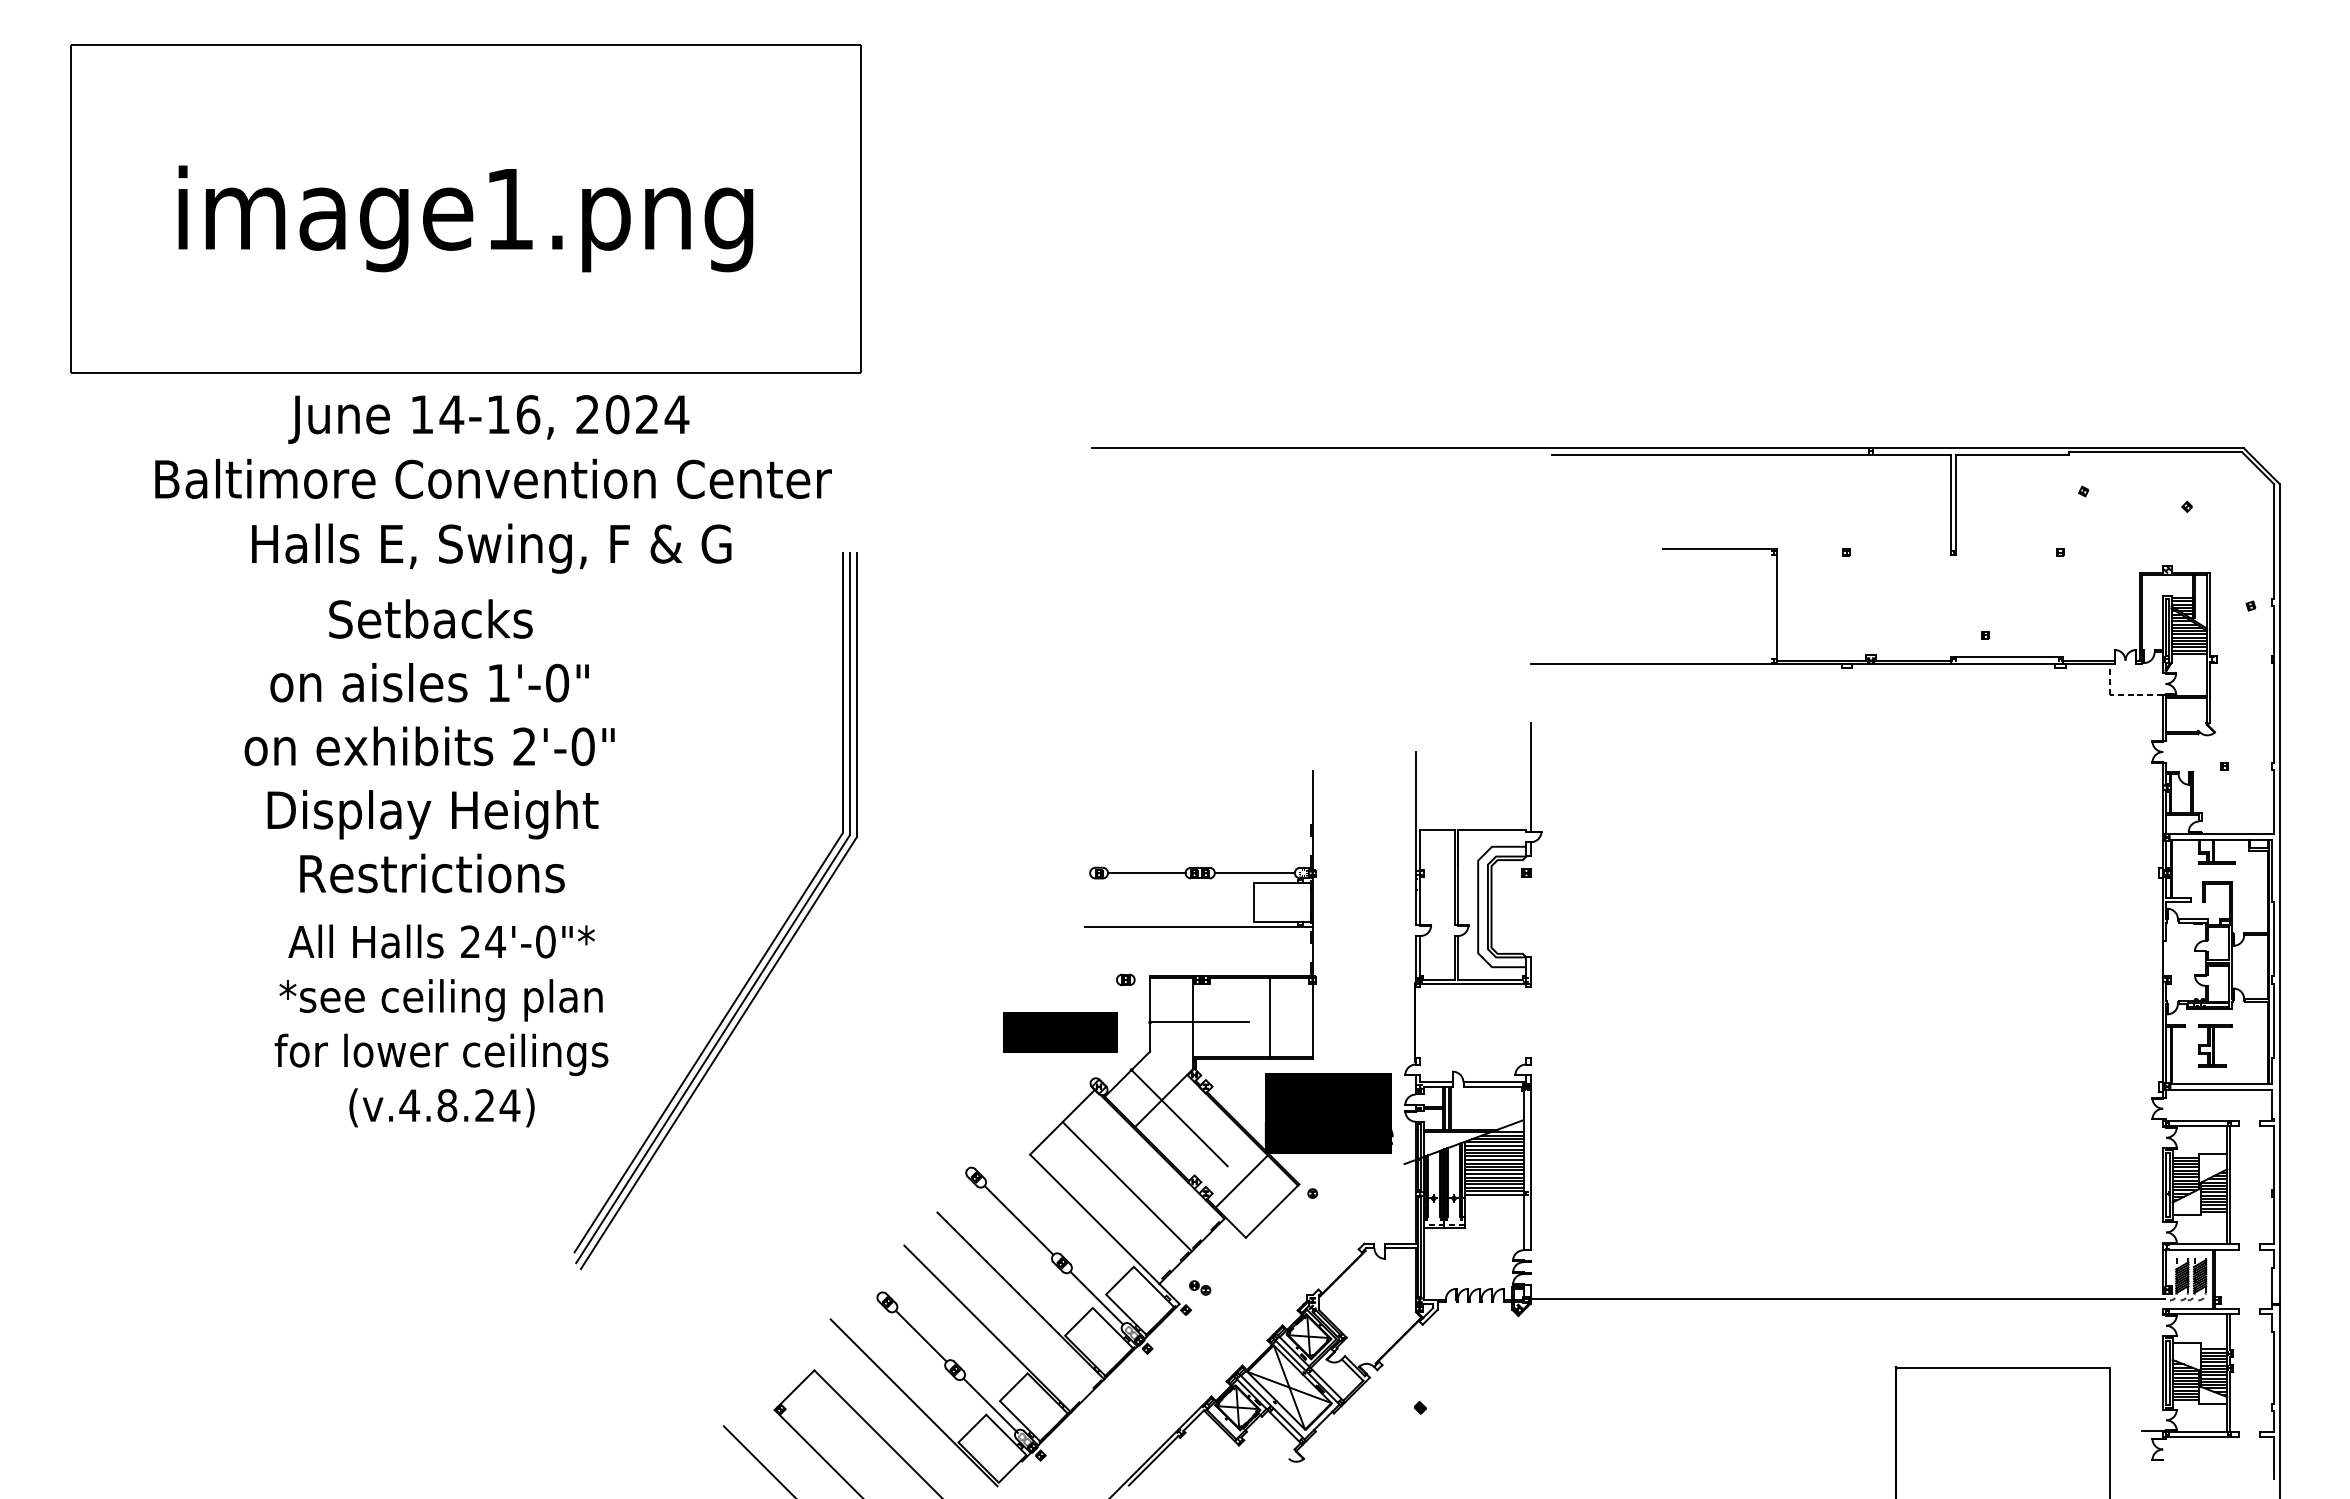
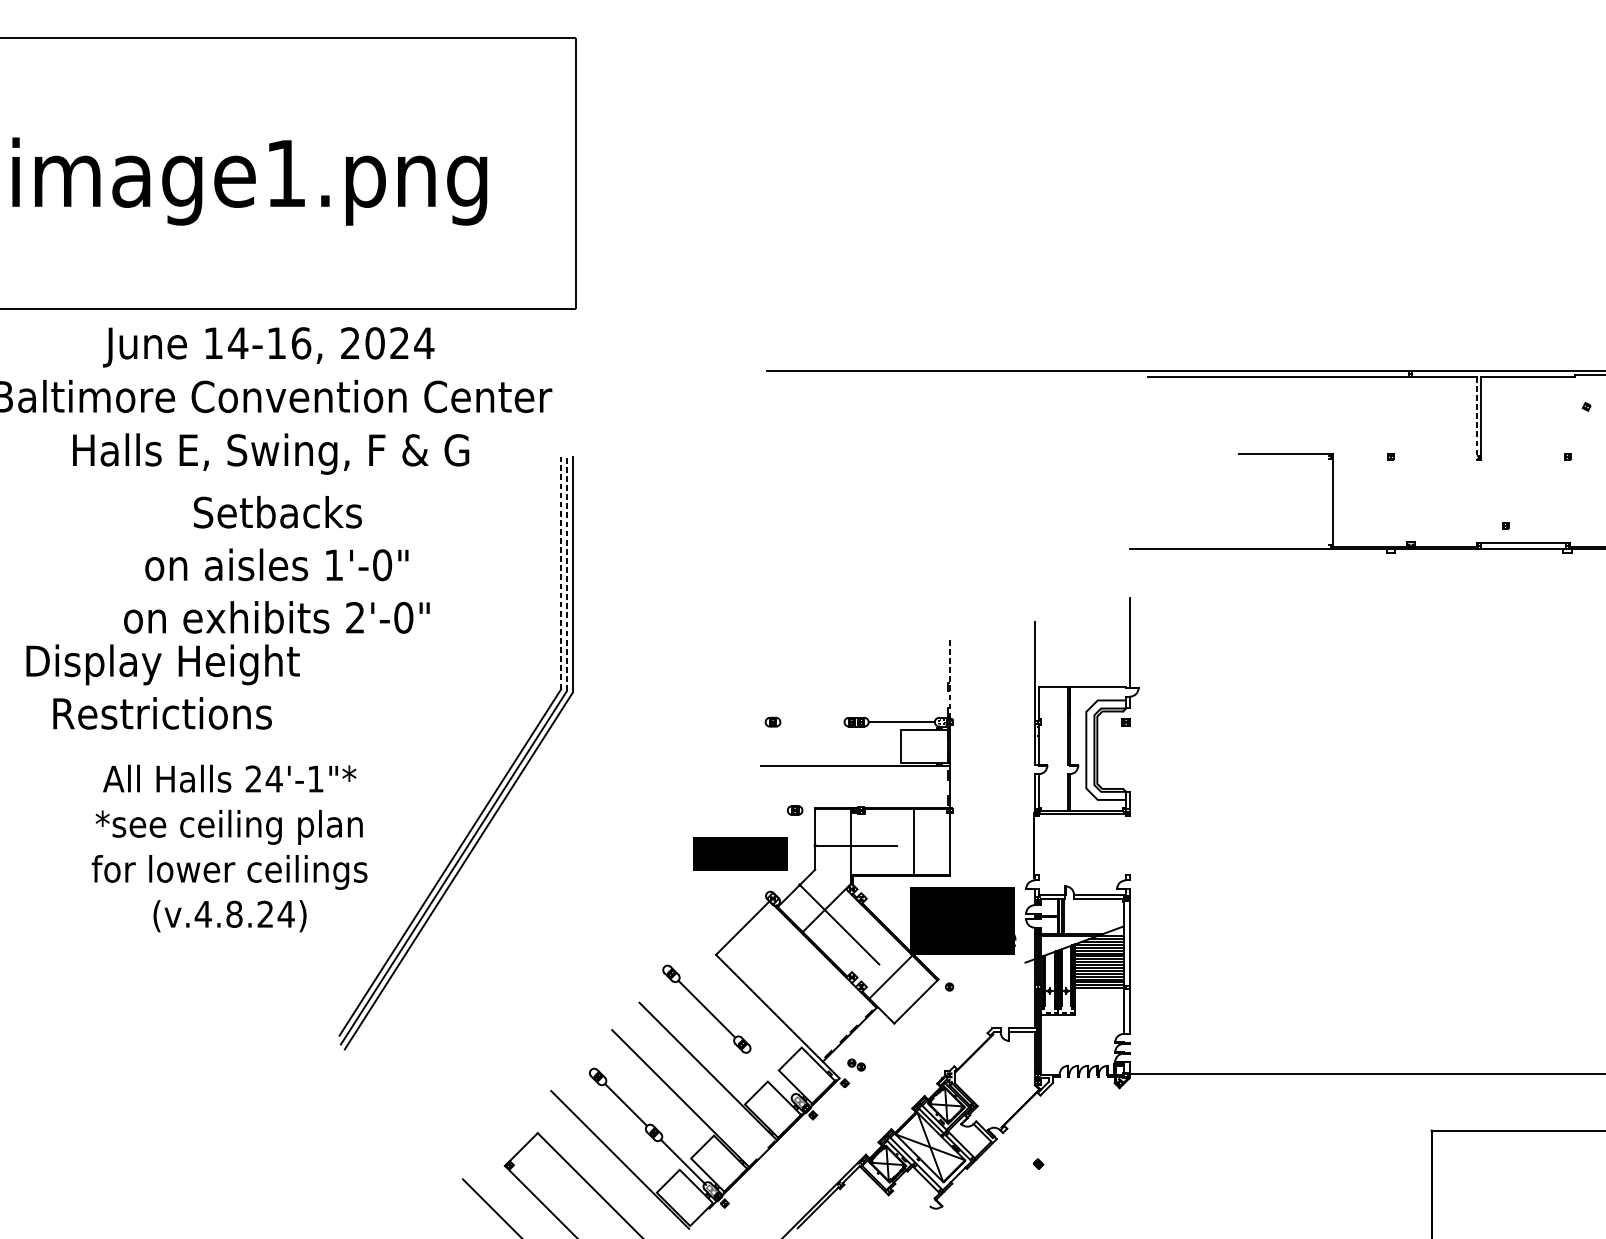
line: (1951, 505) -> (1477, 418), solid -> dashed
text: (429, 682) -> (276, 564), moved
line: (842, 692) -> (560, 572), solid -> dashed
line: (849, 693) -> (566, 573), solid -> dashed
line: (1312, 819) -> (949, 677), solid -> dashed
text: (432, 841) -> (162, 687), moved
line: (1146, 873) -> (812, 722), removed
text: (545, 941) -> (315, 778), 24'-0"* -> 24'-1"*
line: (1126, 1186) -> (795, 981), removed
line: (1096, 1297) -> (770, 1072), removed

